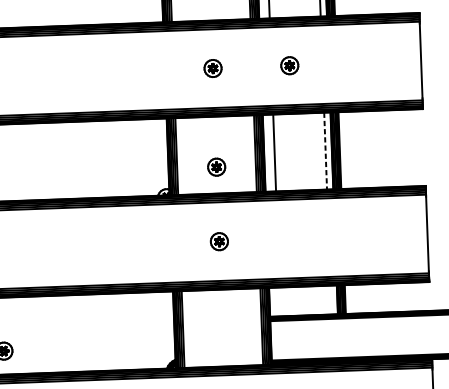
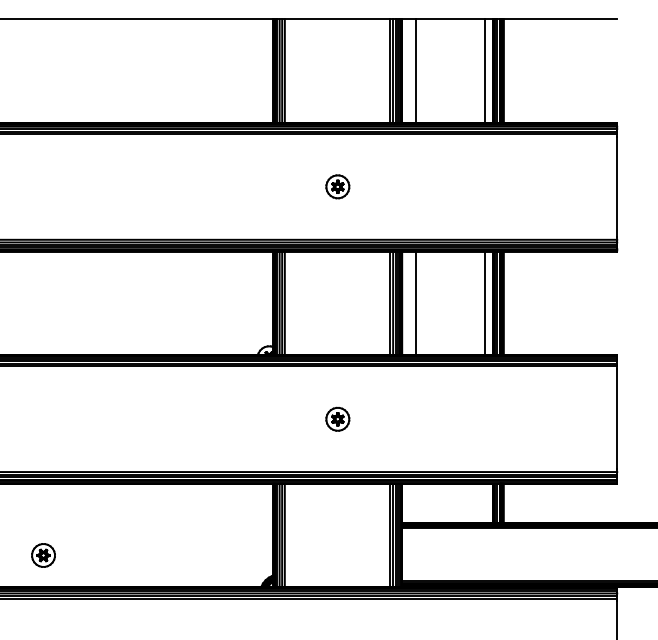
part: (289, 65) -> (440, 186), removed
line: (325, 151) -> (484, 303), dashed -> solid
part: (216, 166) -> (337, 318), removed

